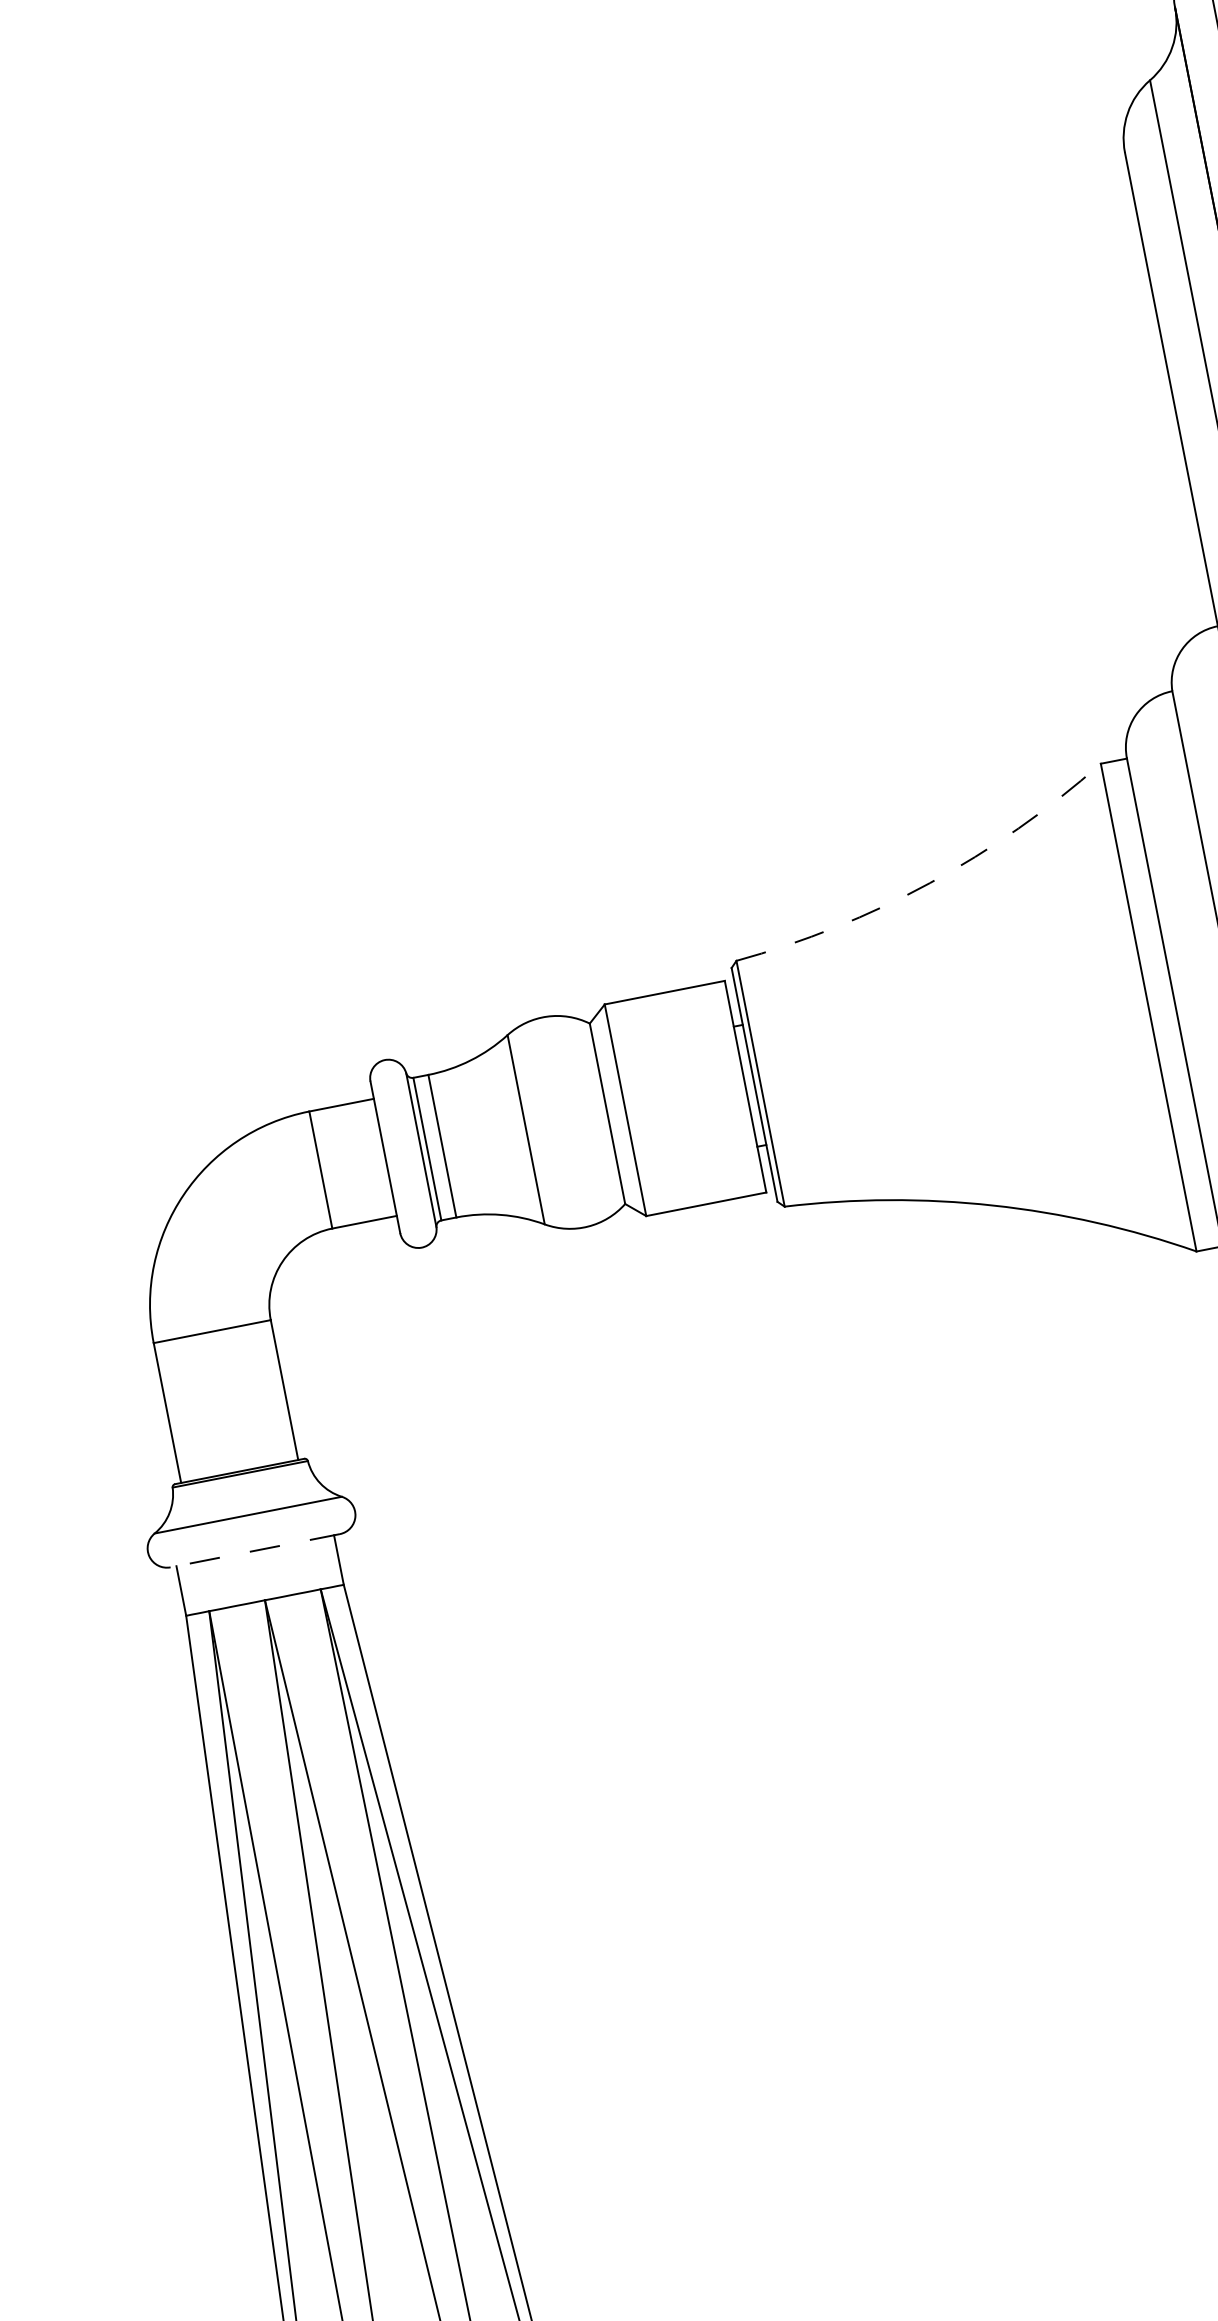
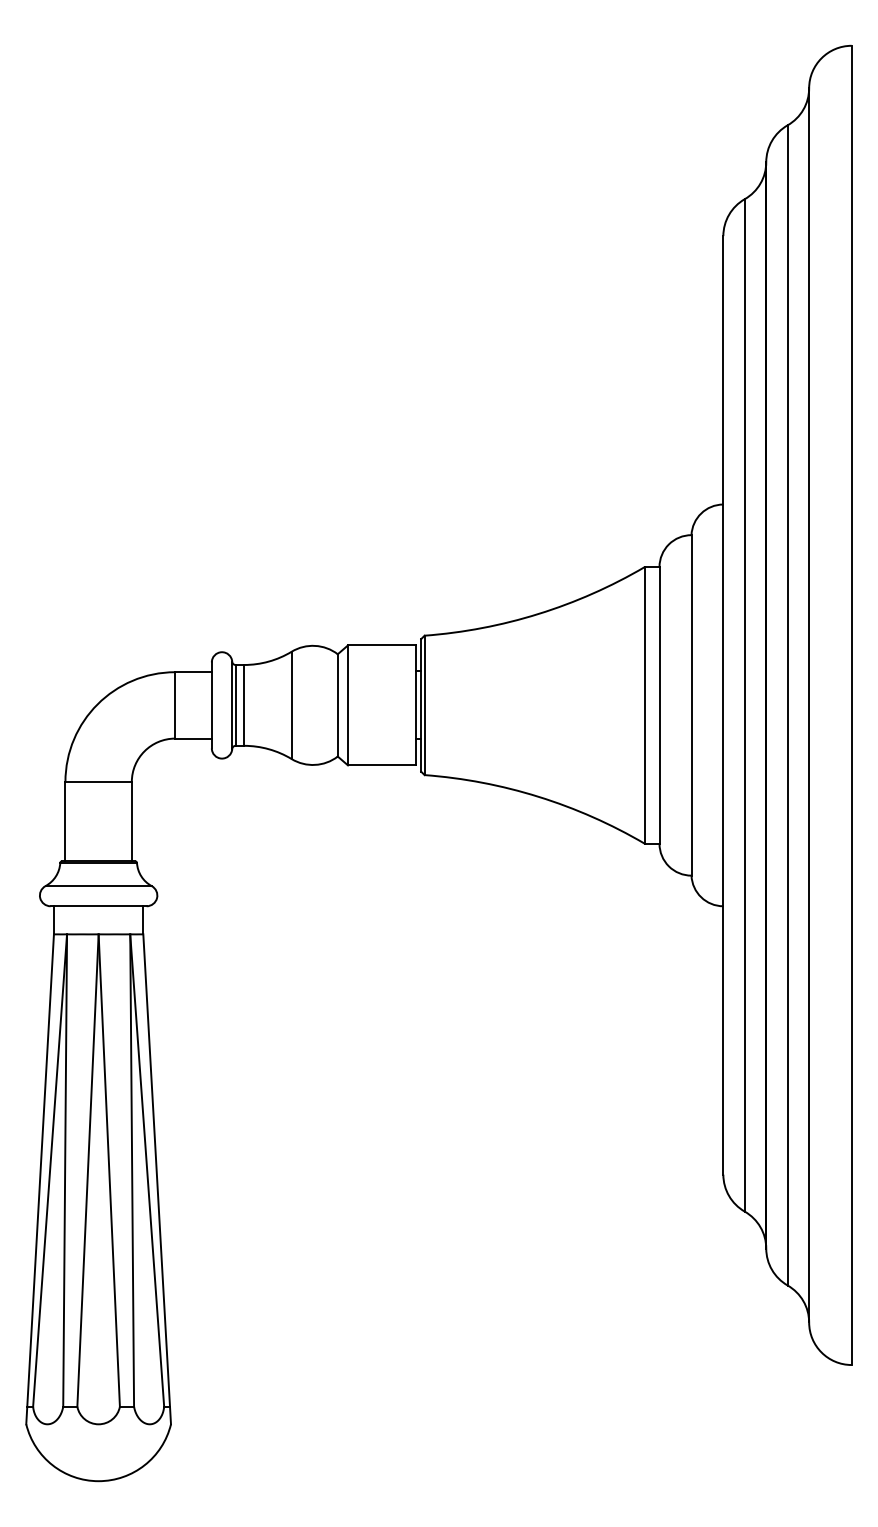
arc: (929, 882) -> (538, 613), dashed -> solid
line: (255, 1551) -> (98, 906), dashed -> solid

